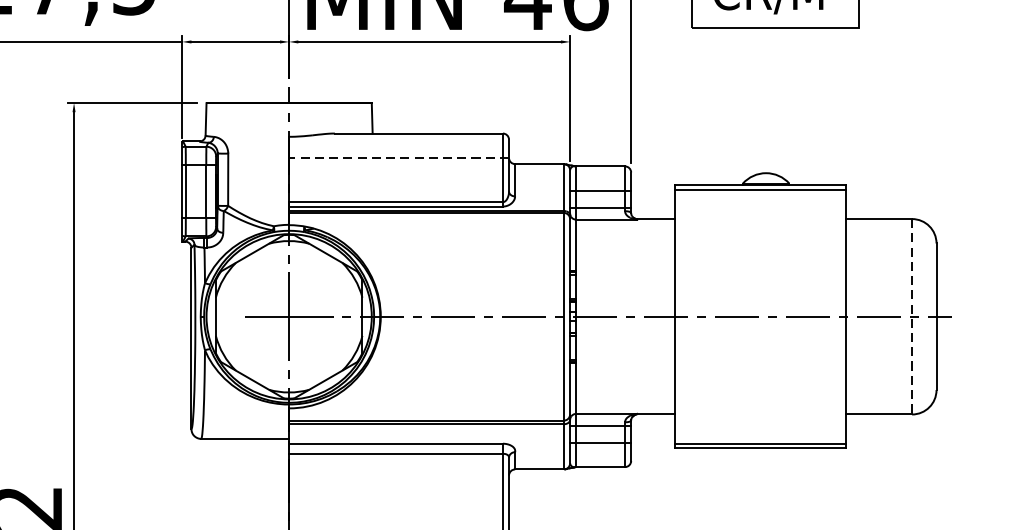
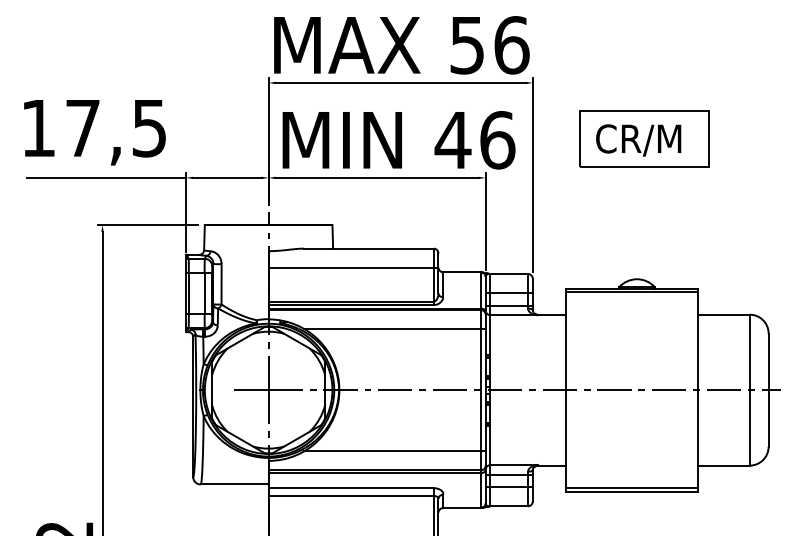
line: (399, 157) -> (353, 267), dashed -> solid
line: (452, 236) -> (394, 328), added
line: (911, 317) -> (749, 390), dashed -> solid
line: (452, 396) -> (394, 451), added

